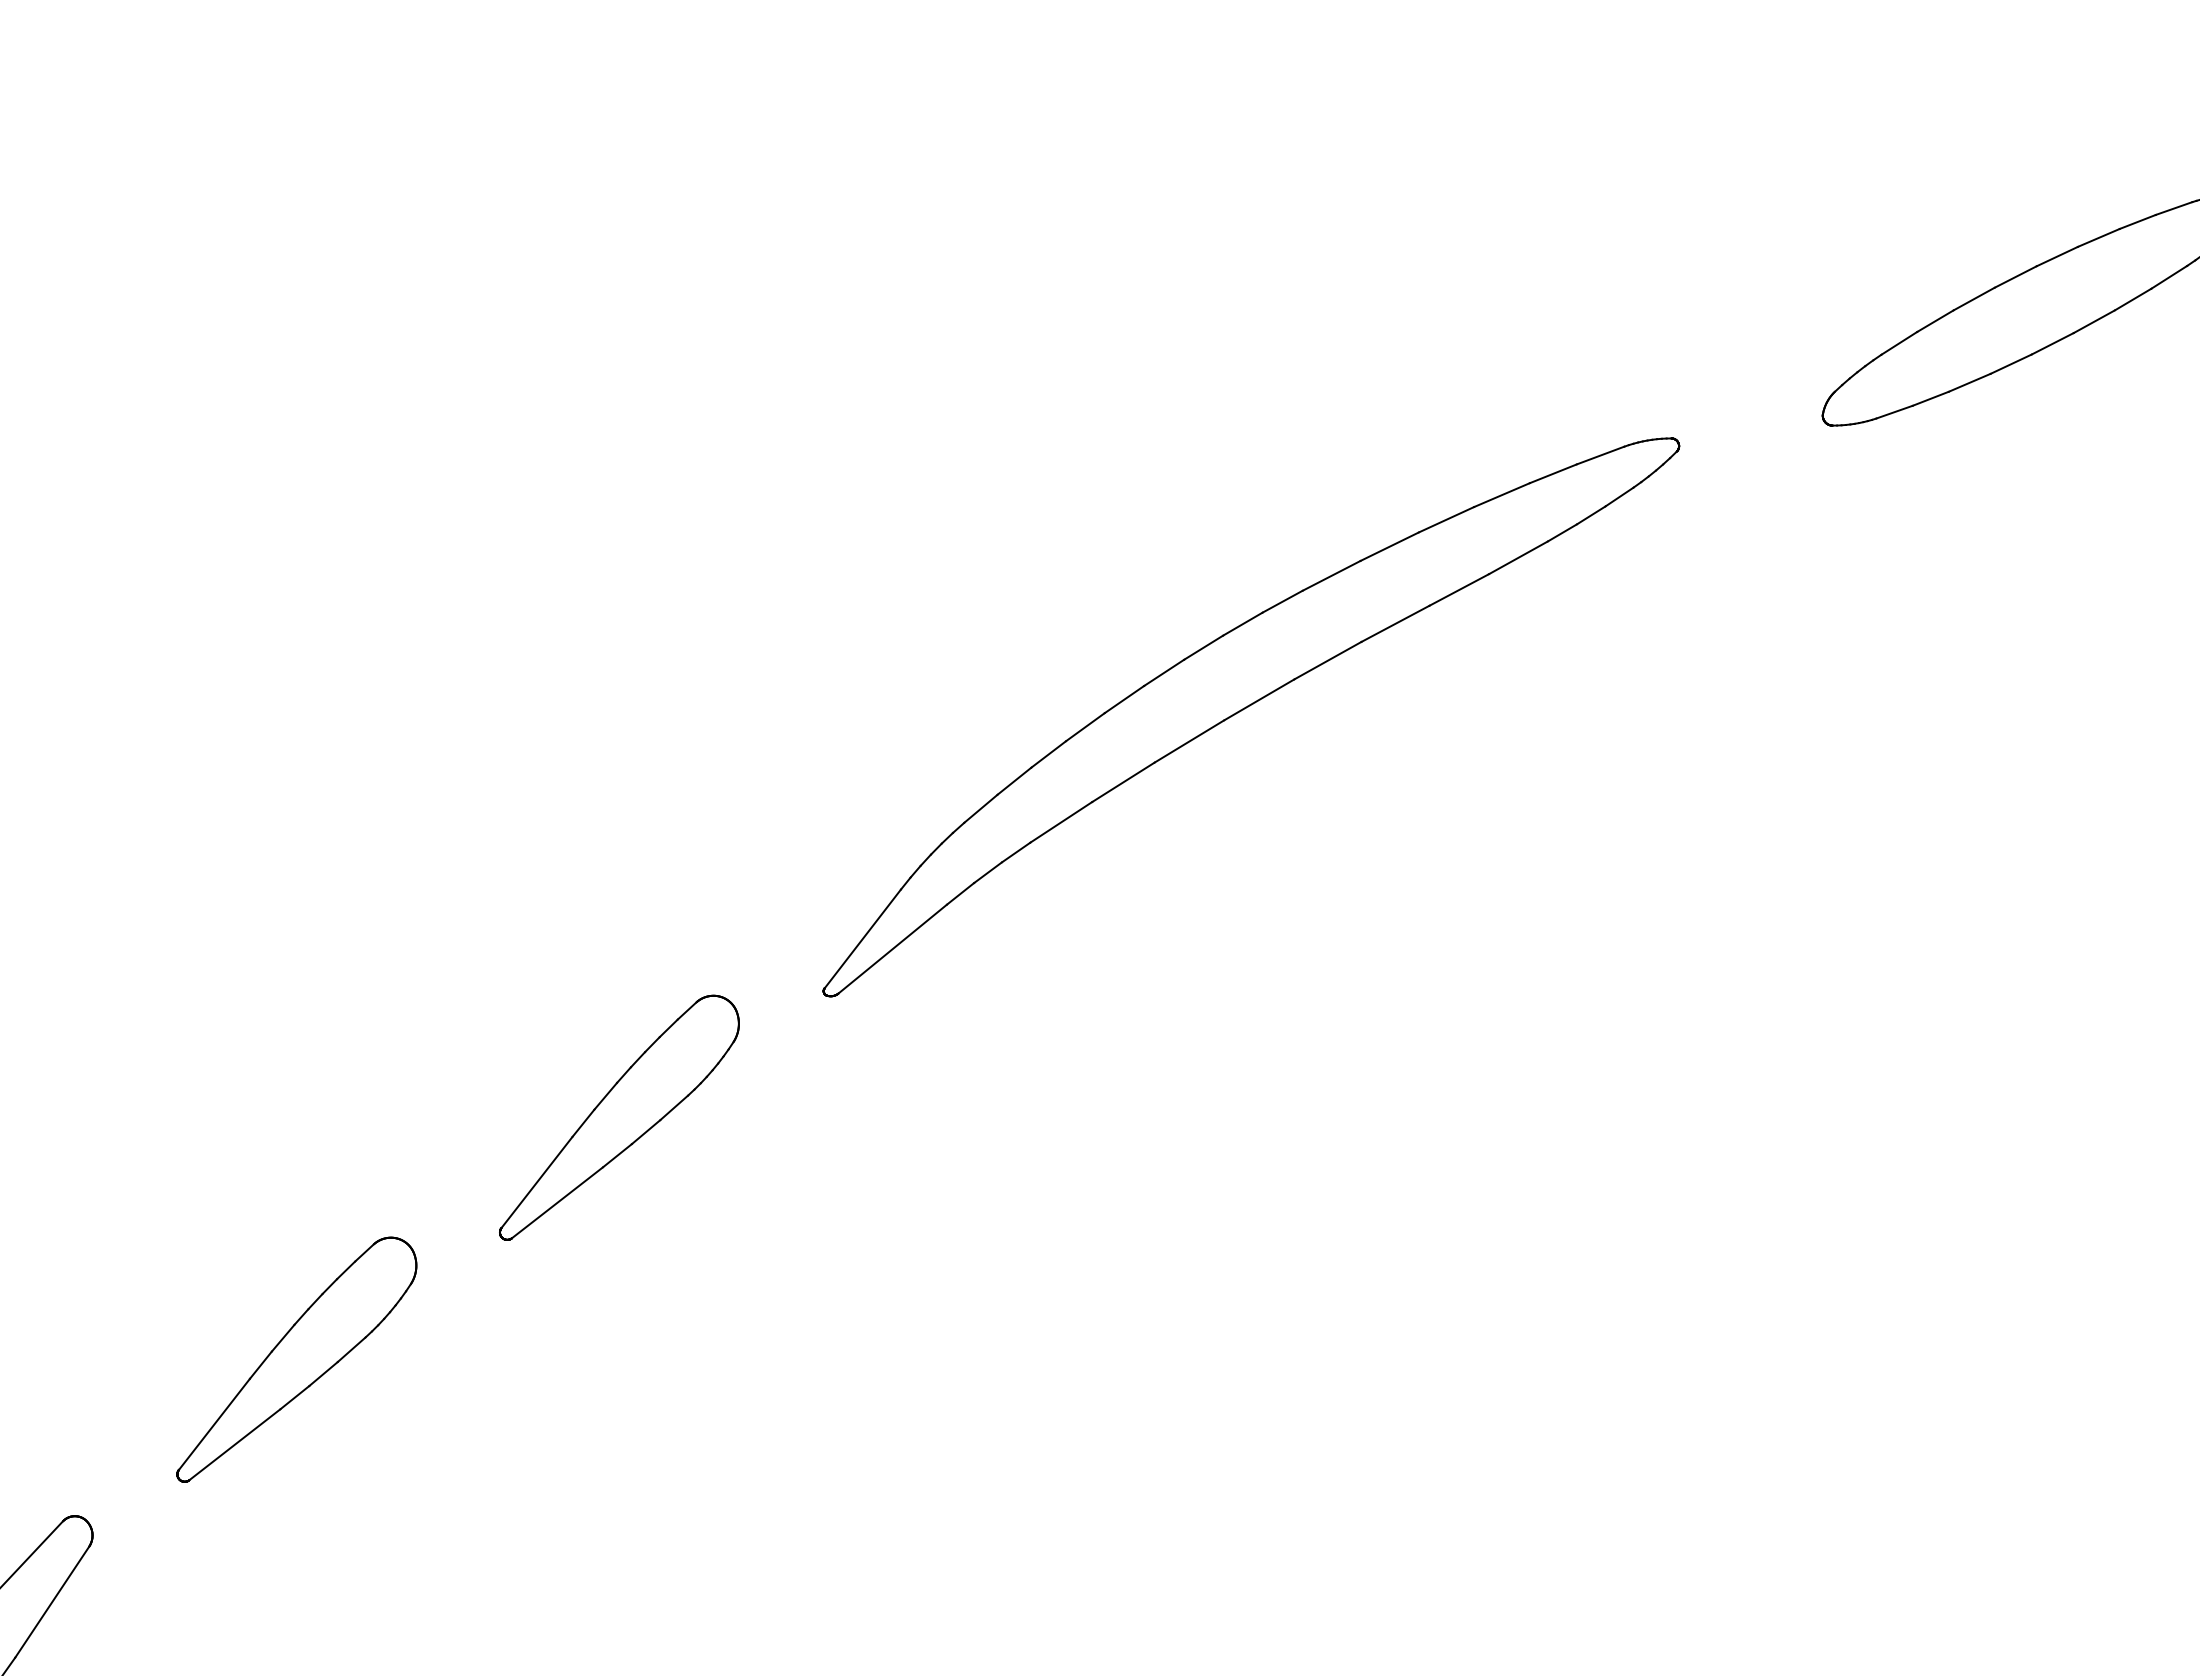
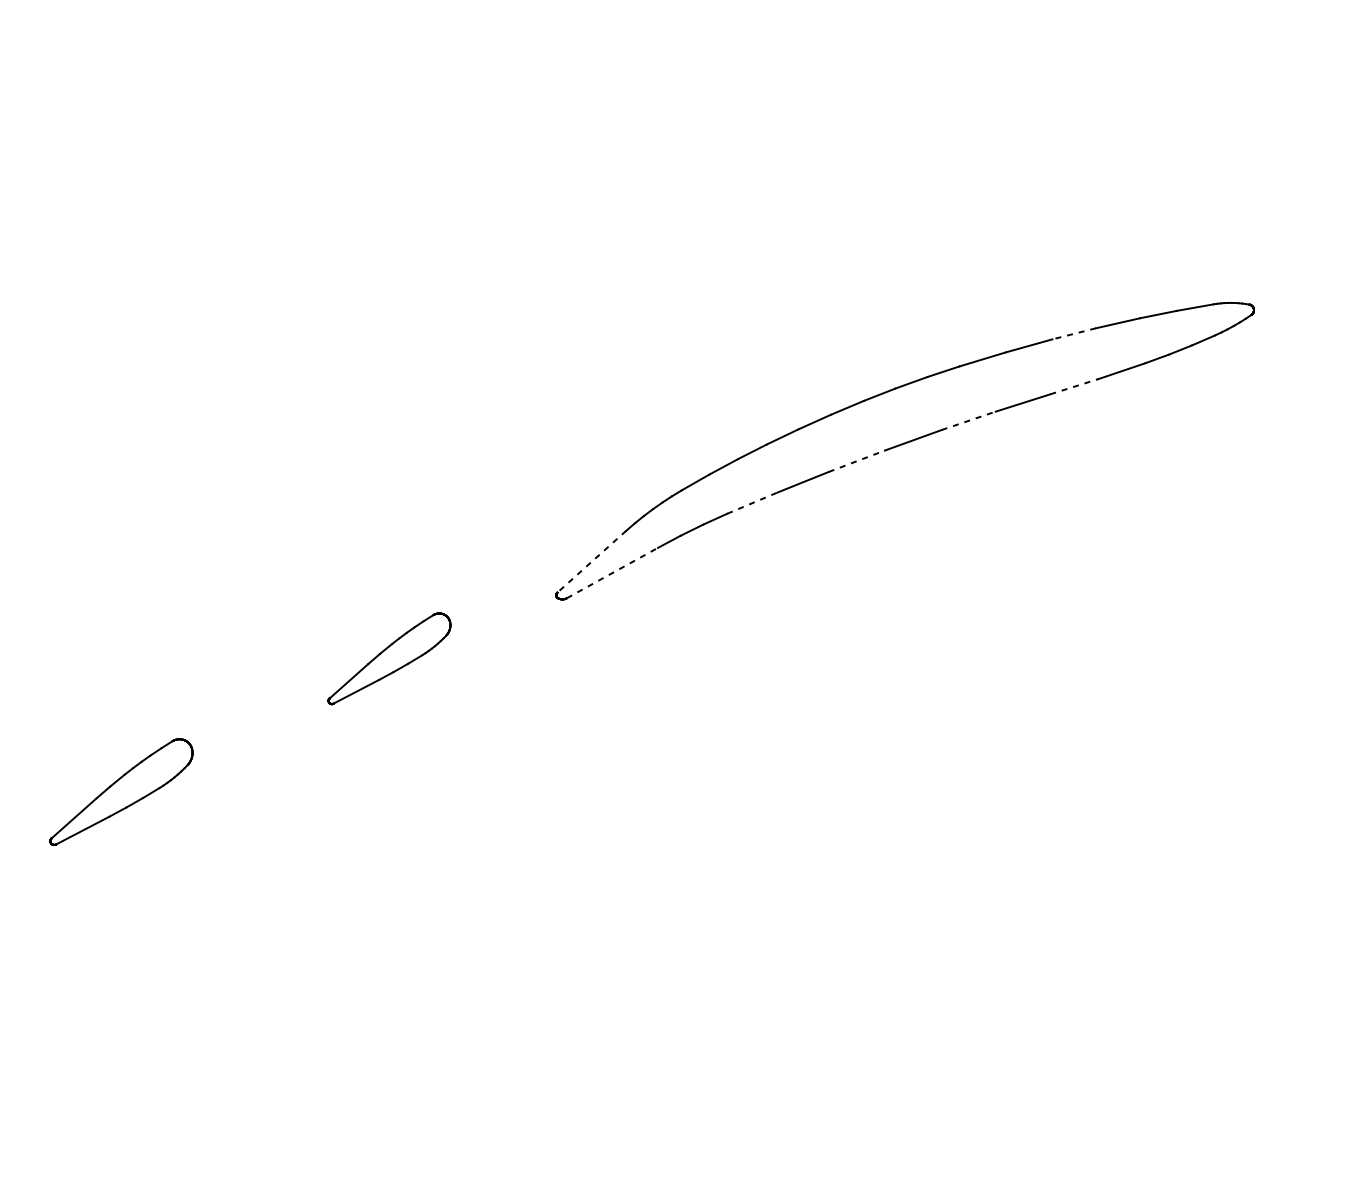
line: (1446, 519) -> (1074, 333), solid -> dashed
line: (1459, 589) -> (1074, 386), solid -> dashed
line: (1327, 660) -> (968, 420), solid -> dashed
line: (1189, 741) -> (856, 461), solid -> dashed
line: (1061, 822) -> (752, 503), solid -> dashed
line: (862, 939) -> (591, 562), solid -> dashed
line: (893, 948) -> (613, 572), solid -> dashed
part: (619, 1117) -> (390, 659), size x0.6
part: (296, 1359) -> (122, 792), size x0.7

